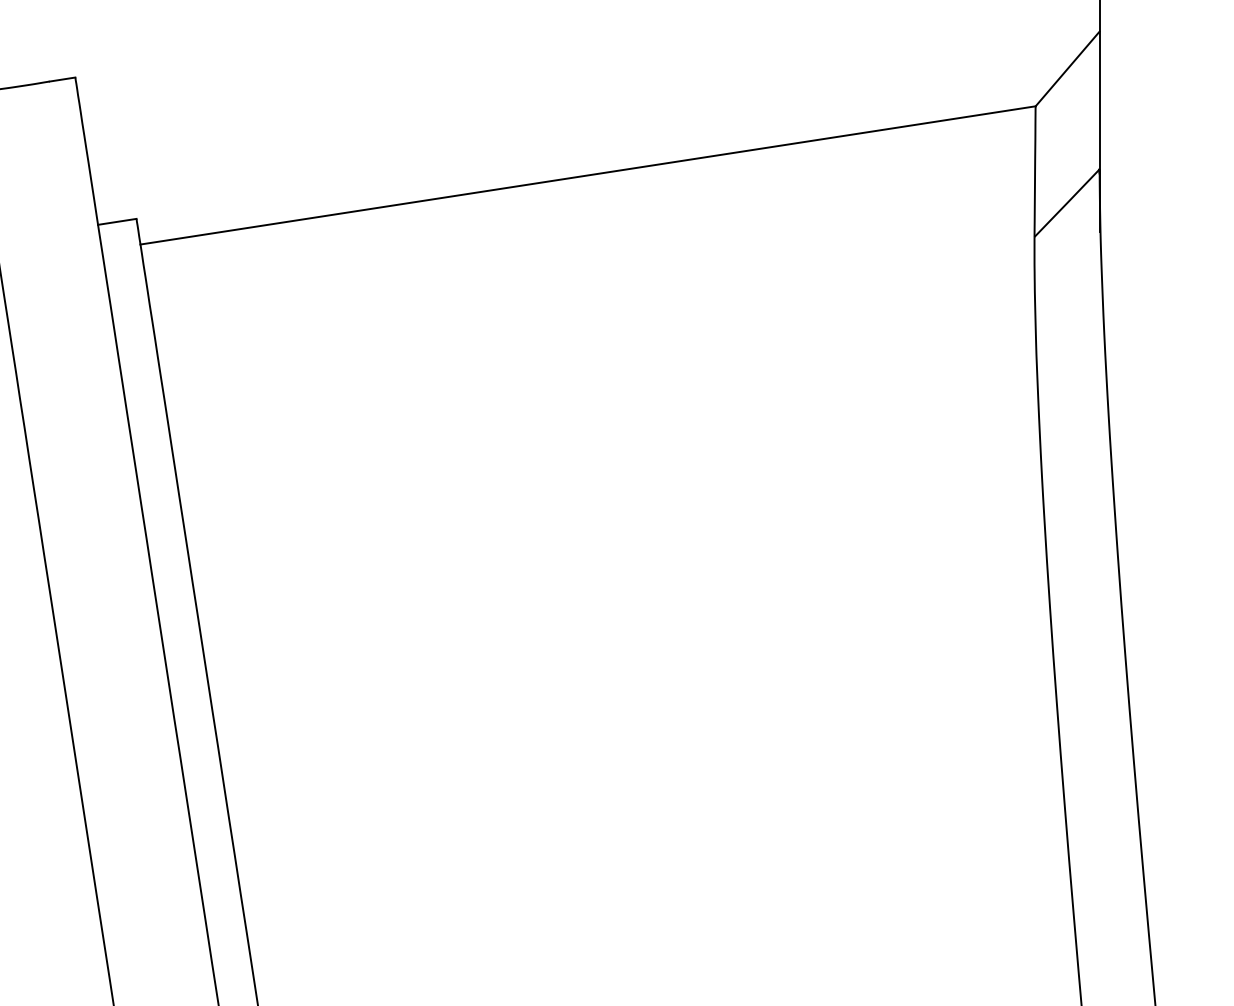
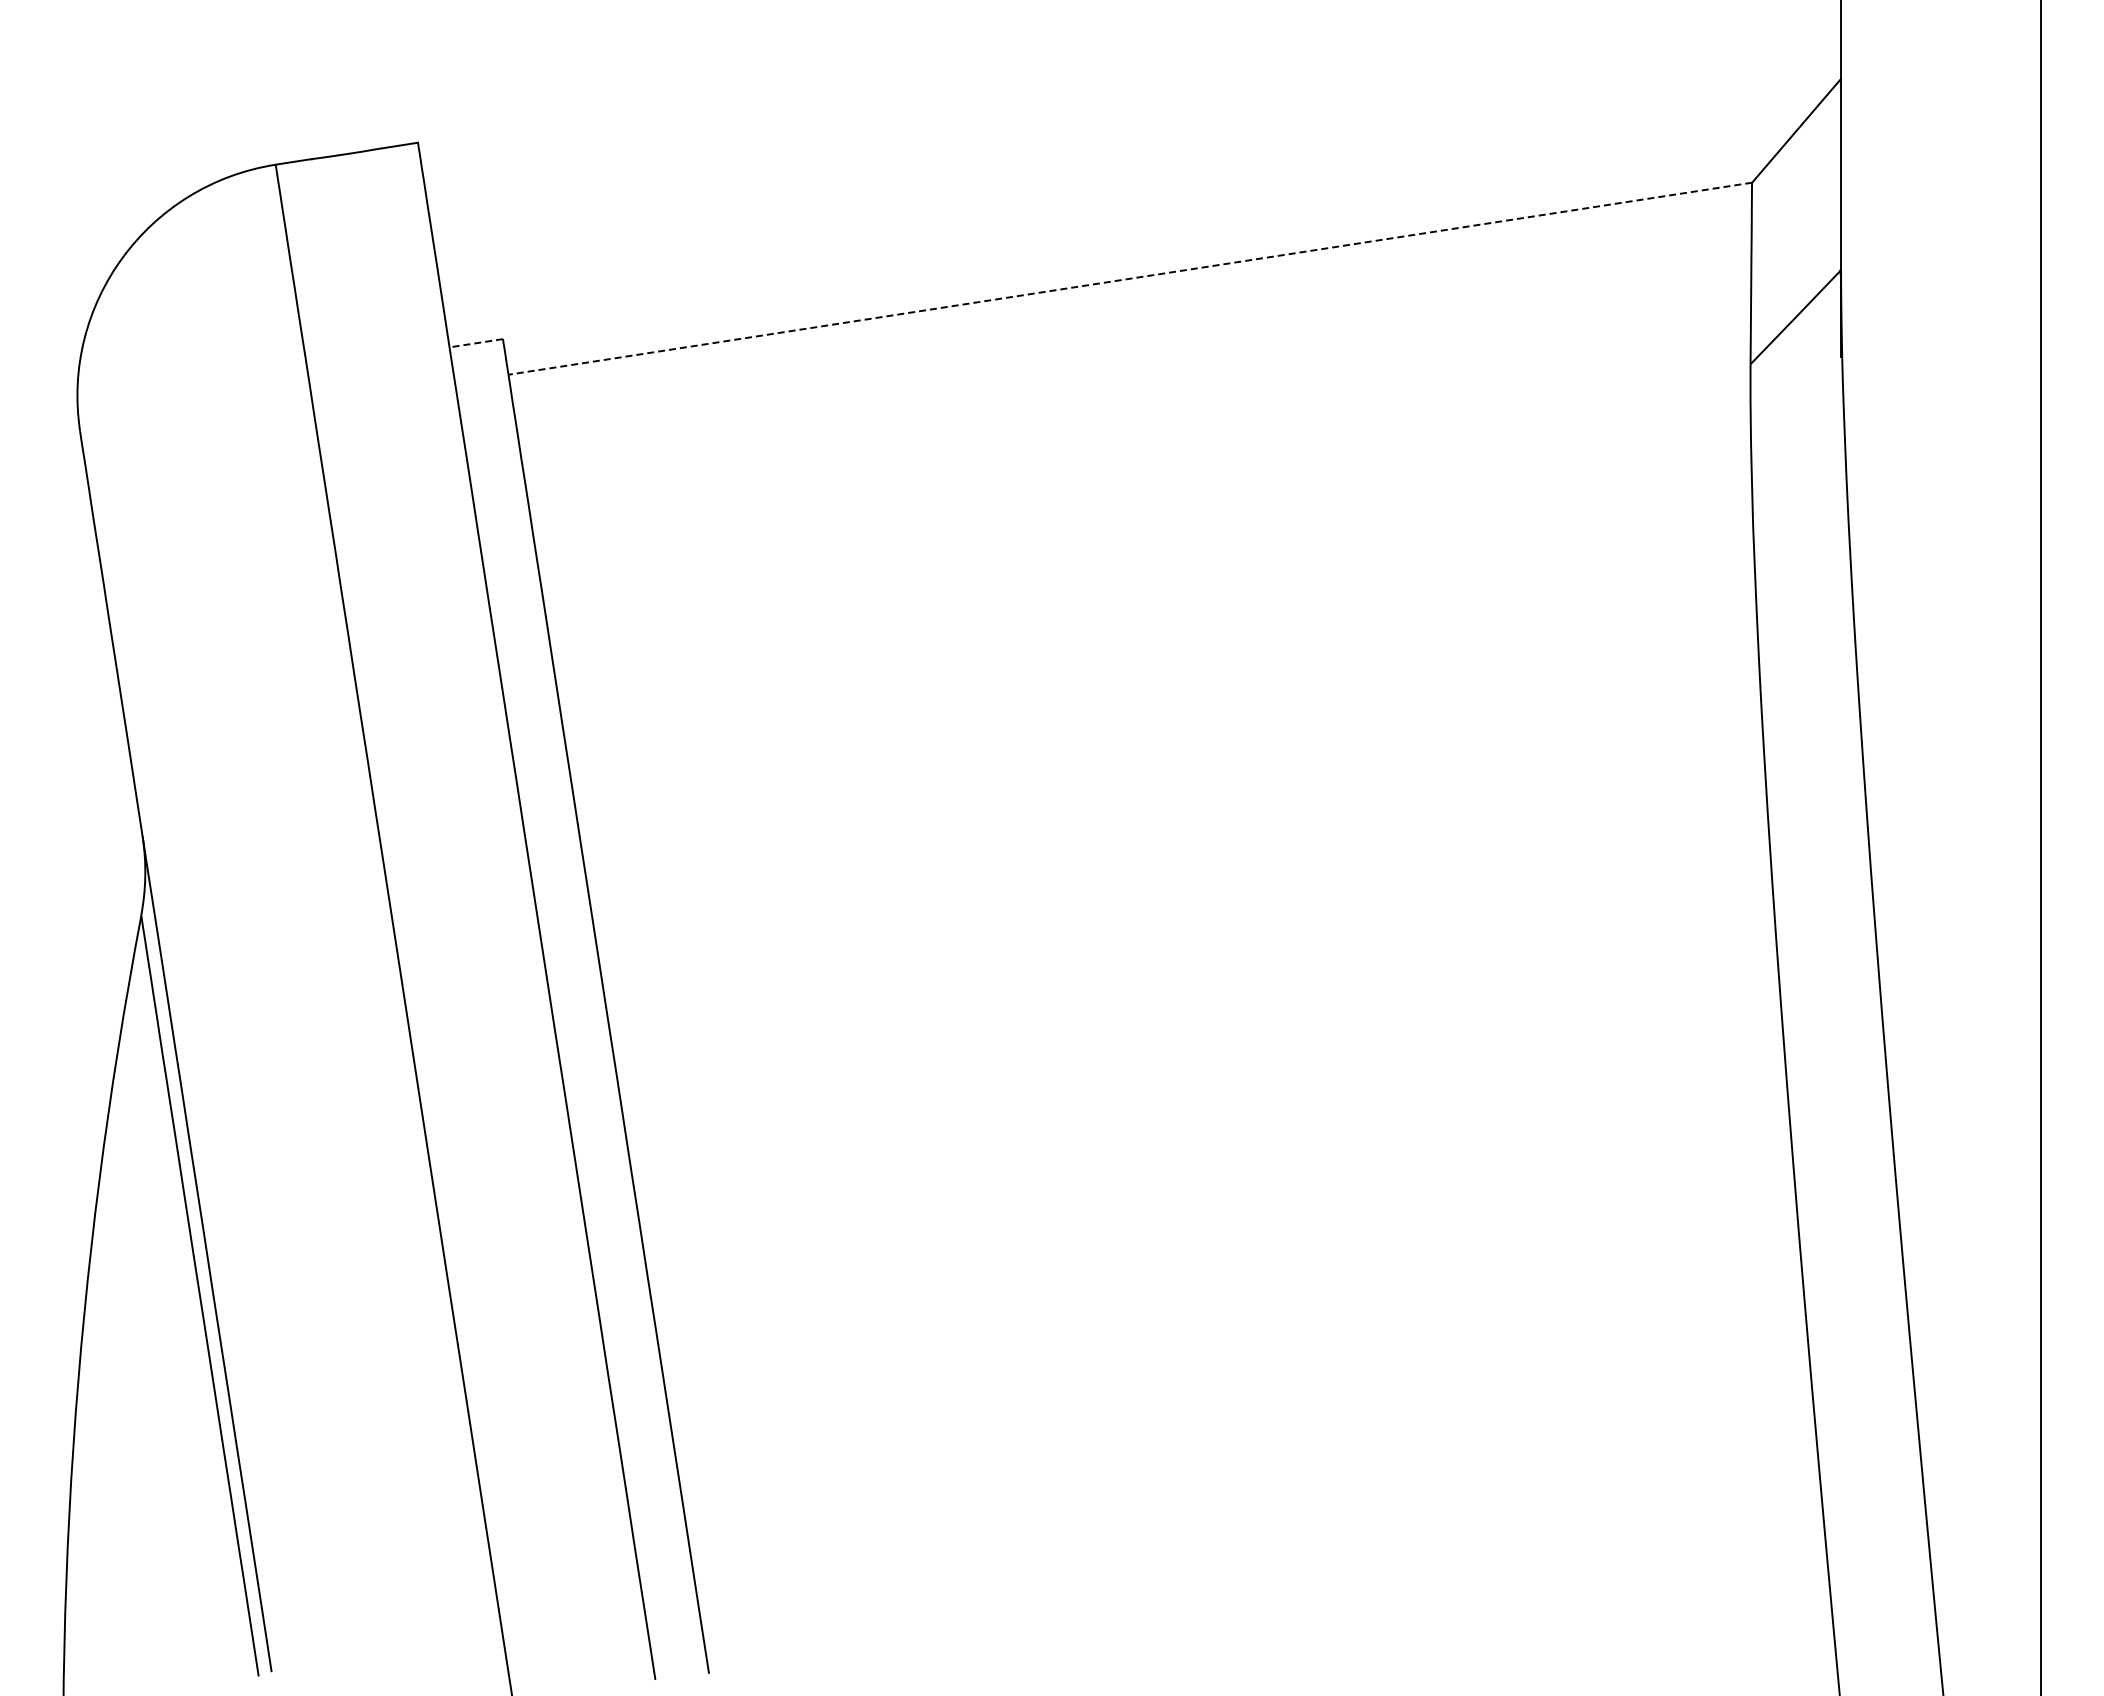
line: (587, 175) -> (1129, 278), solid -> dashed
line: (116, 222) -> (475, 343), solid -> dashed

